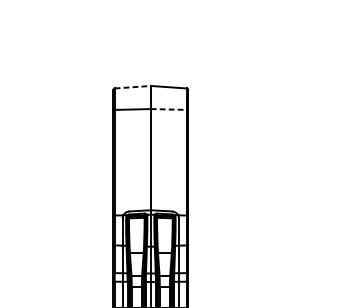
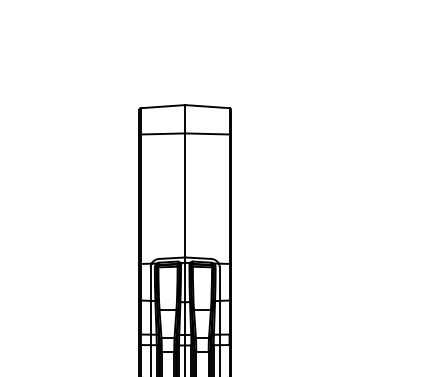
line: (133, 87) -> (163, 106), dashed -> solid
line: (169, 109) -> (207, 133), dashed -> solid

